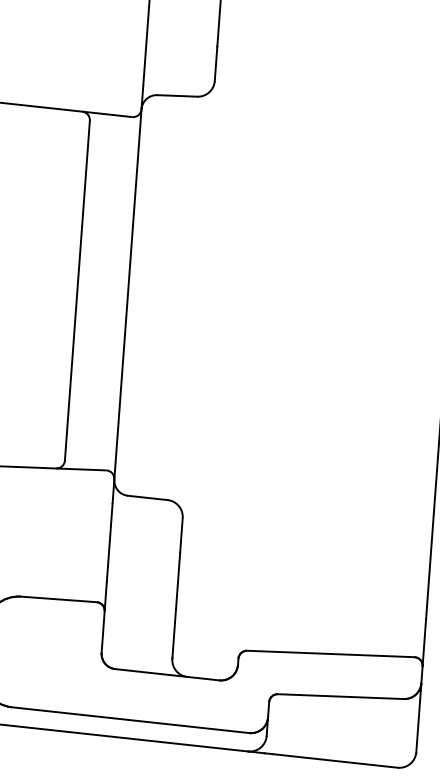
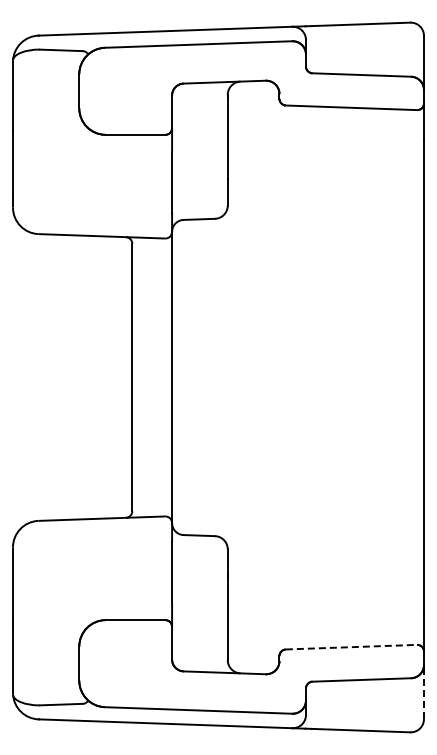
line: (330, 654) -> (351, 647), solid -> dashed
line: (419, 720) -> (424, 694), solid -> dashed

